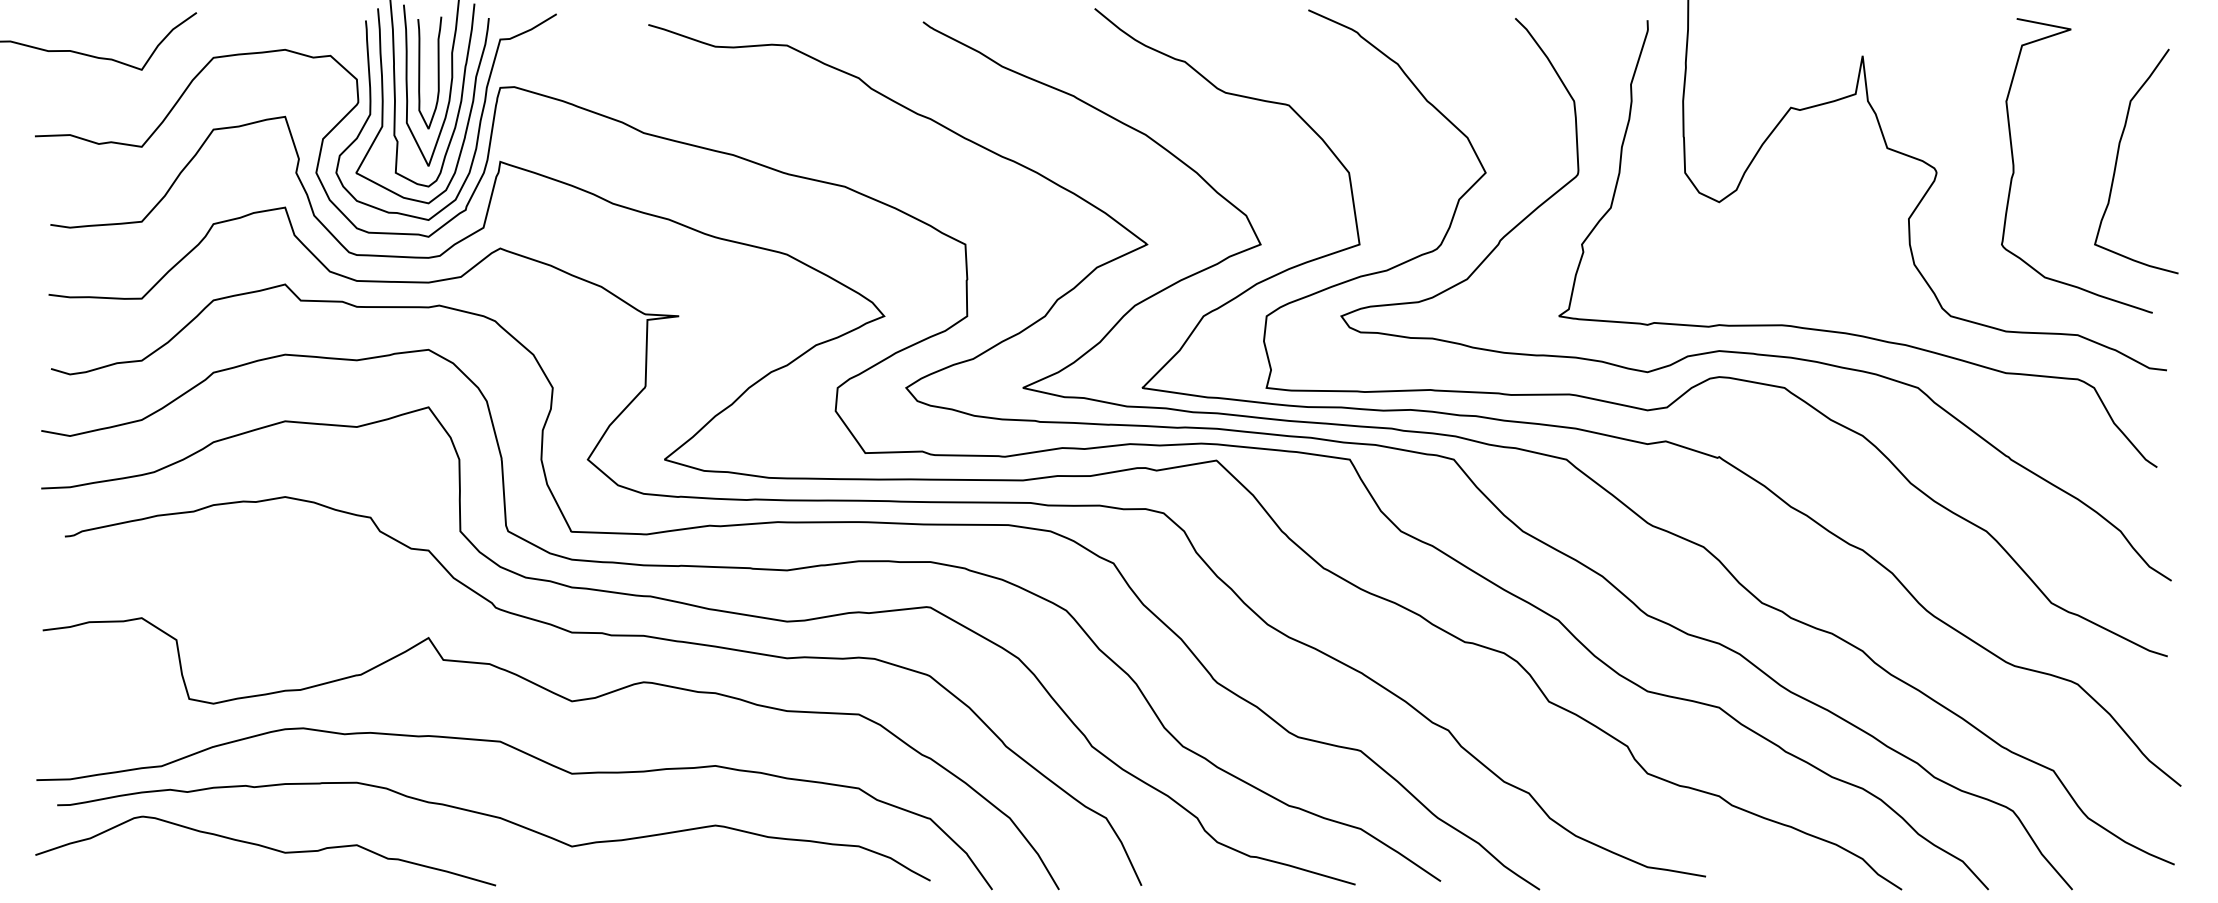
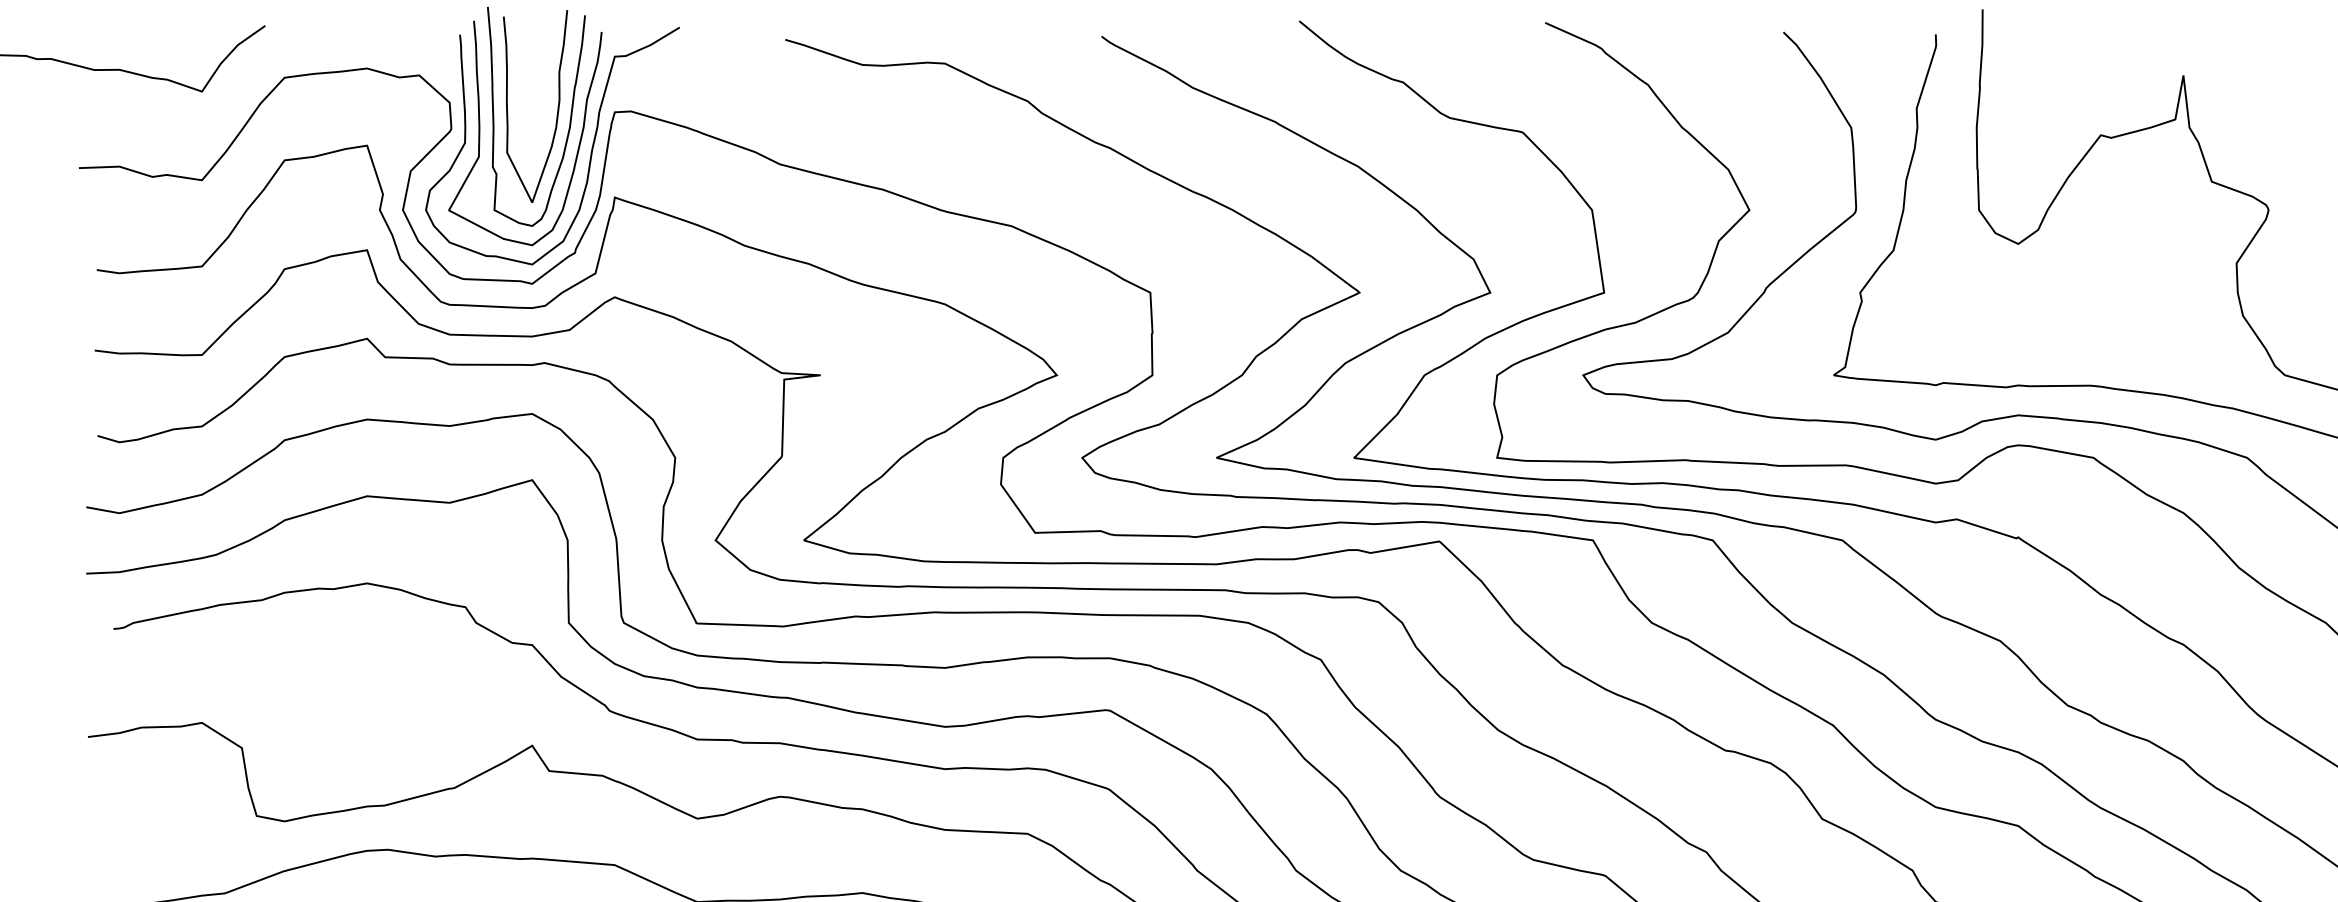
curve: (437, 72) -> (542, 94), removed

